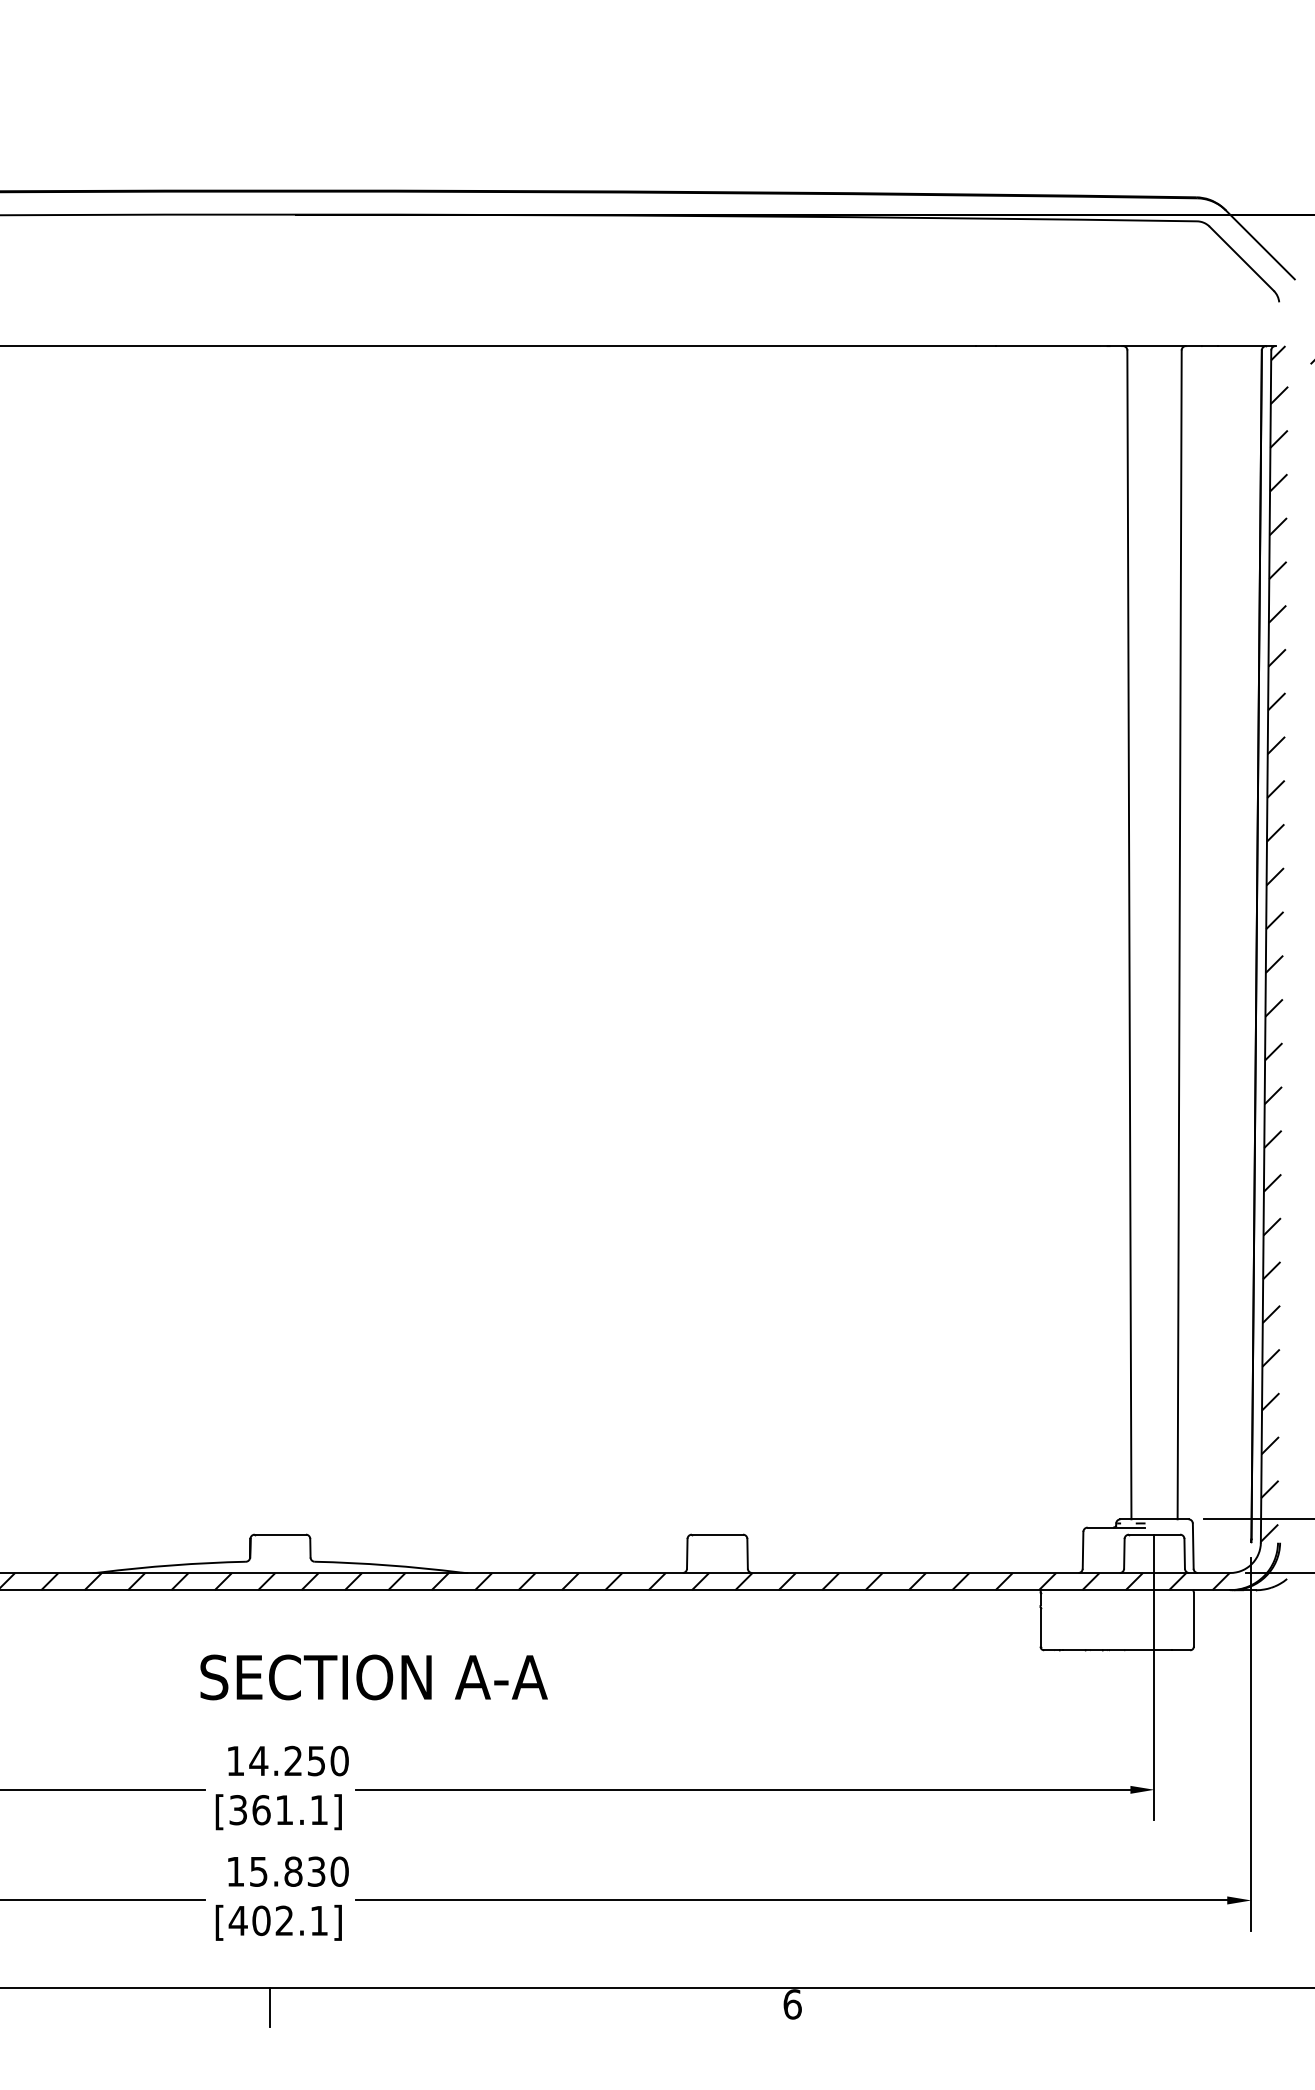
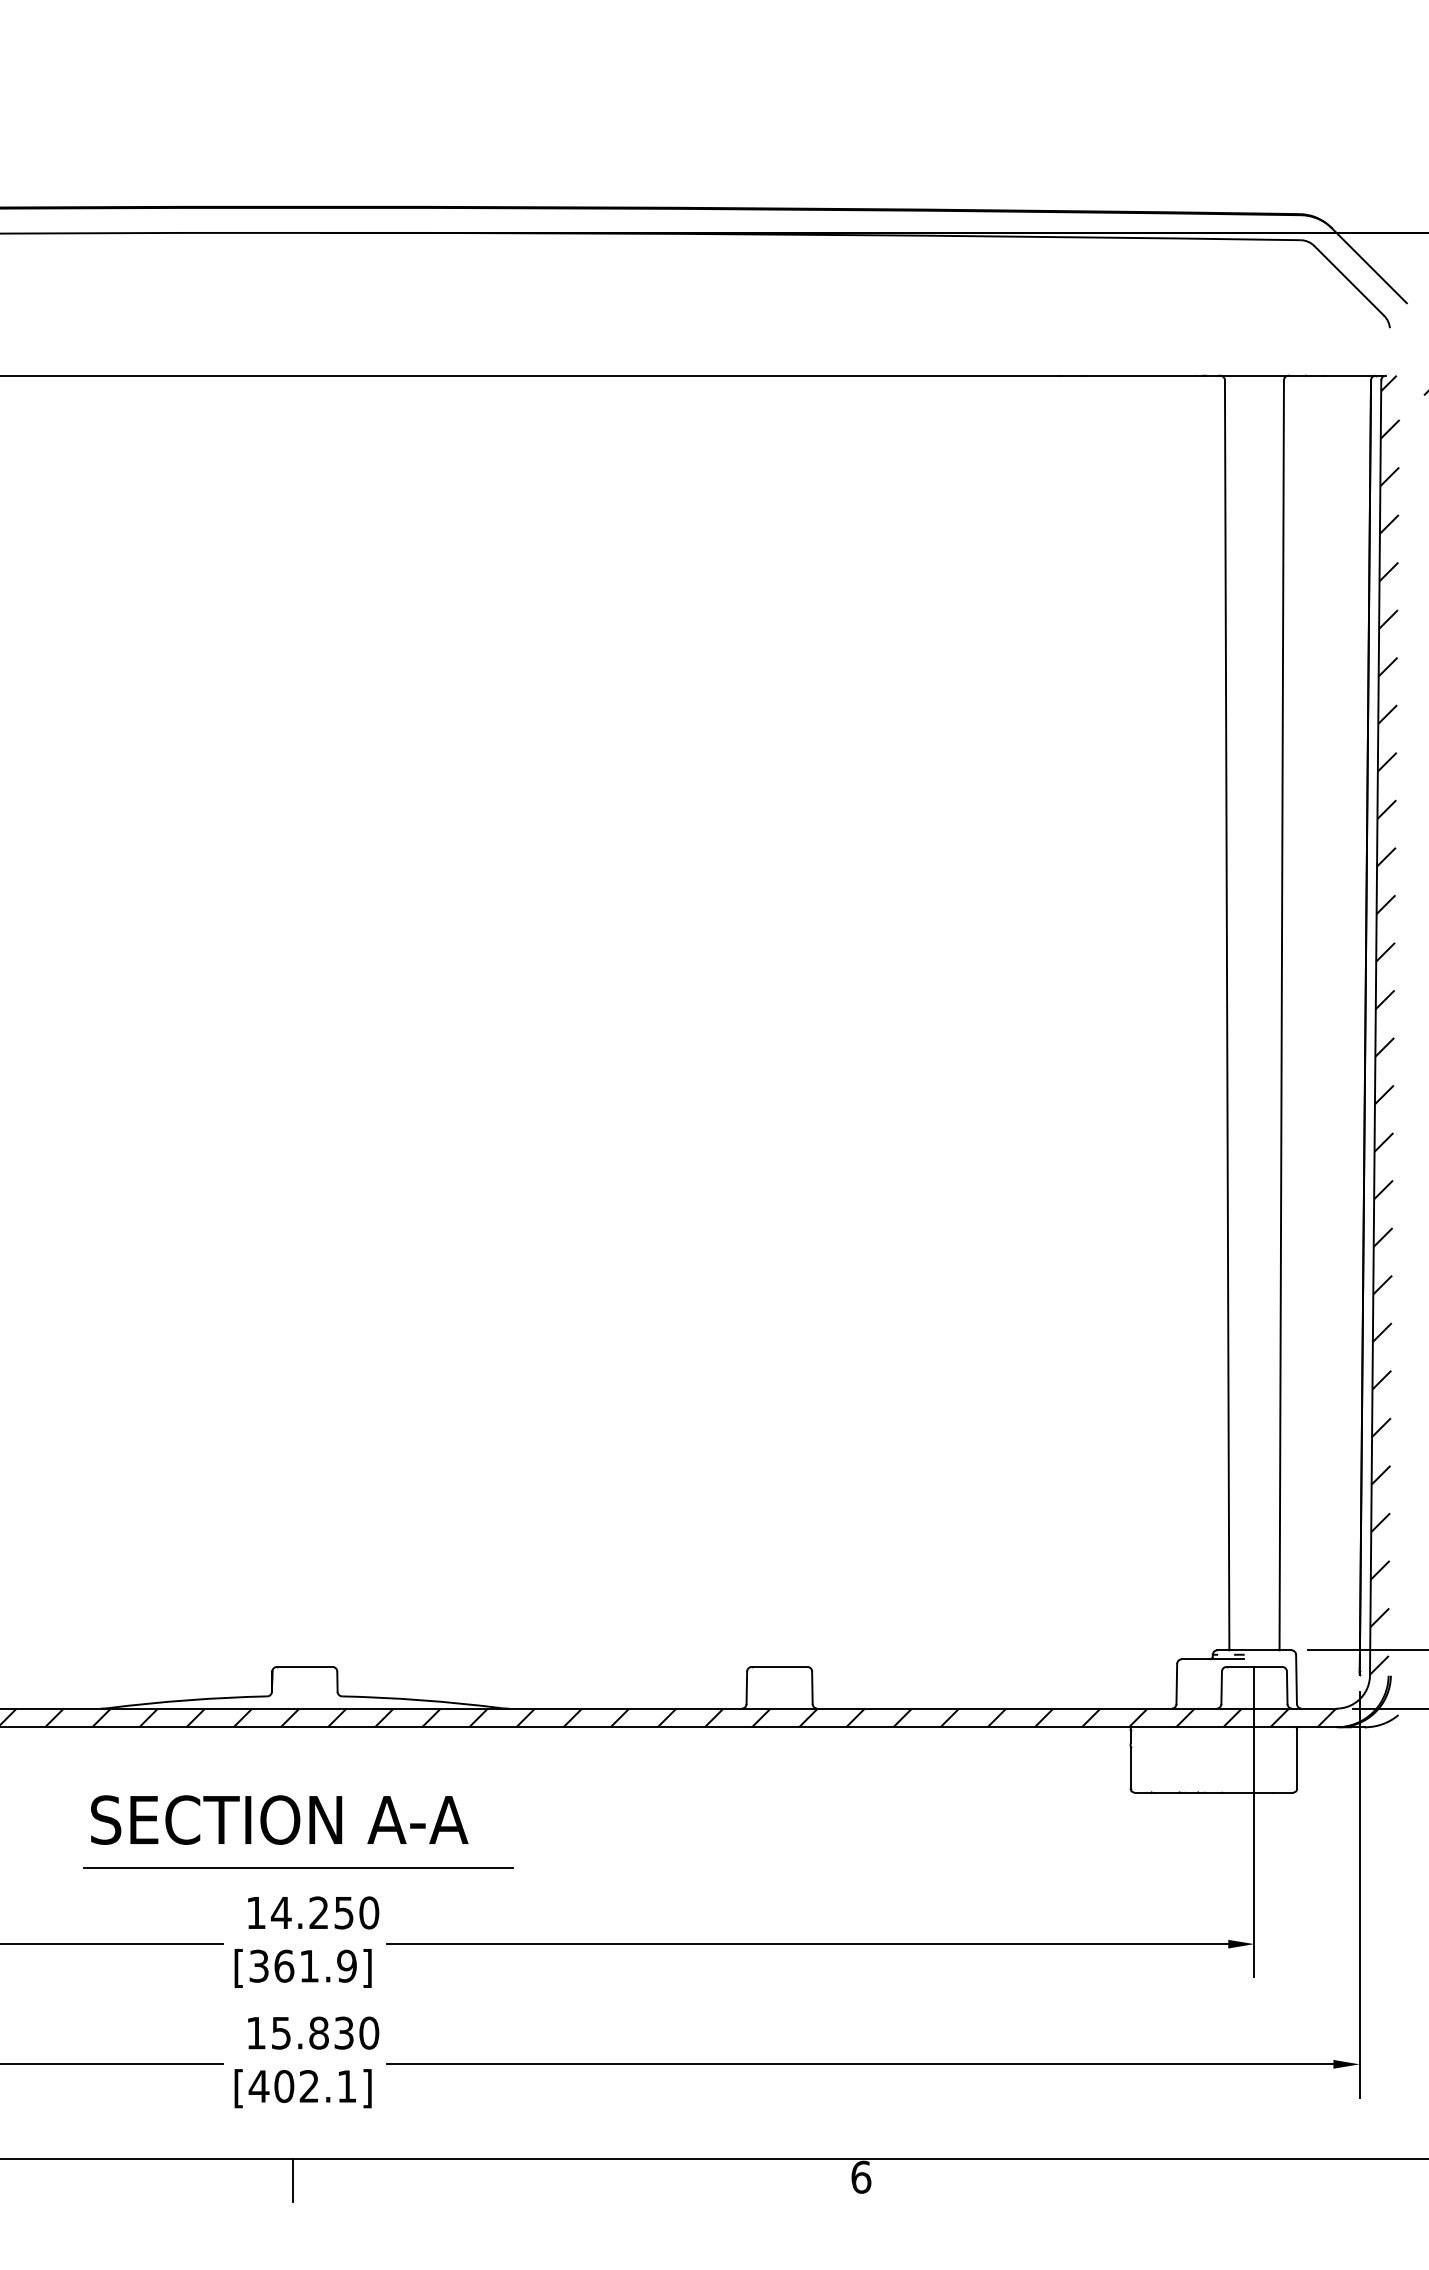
text: (373, 1676) -> (279, 1819), moved
line: (273, 1719) -> (297, 1867), added
text: (318, 1809) -> (346, 1965), [361.1] -> [361.9]

